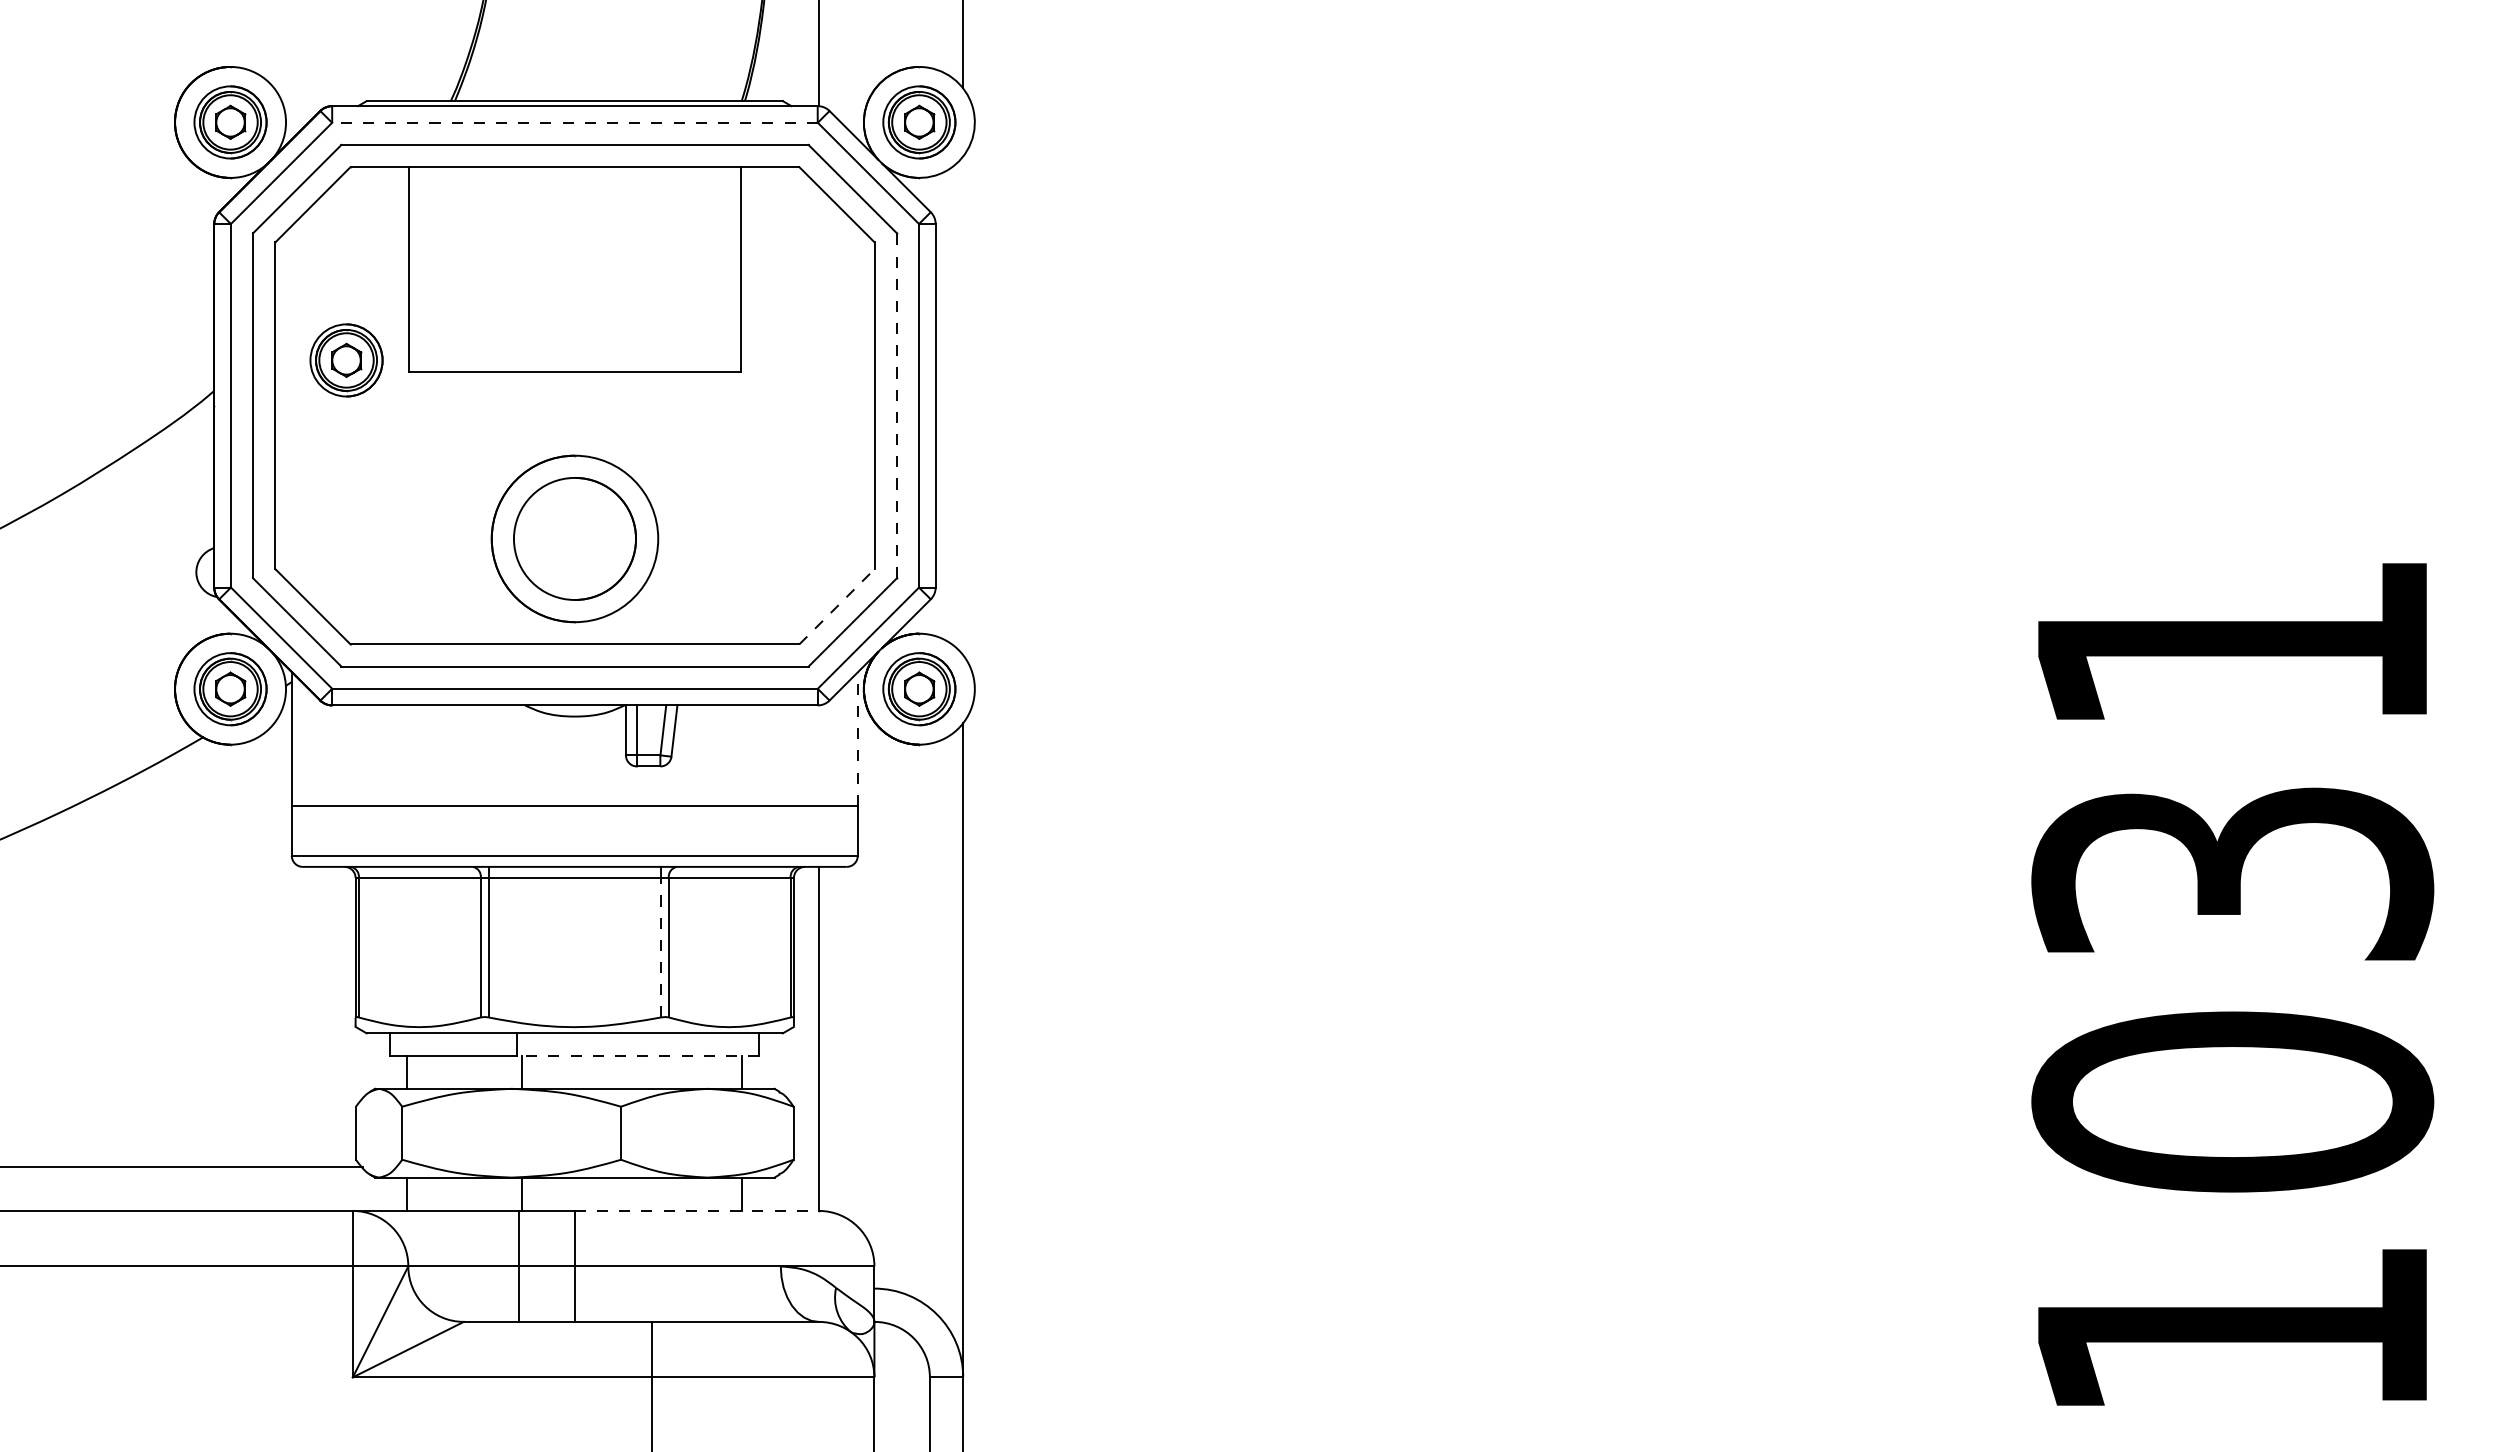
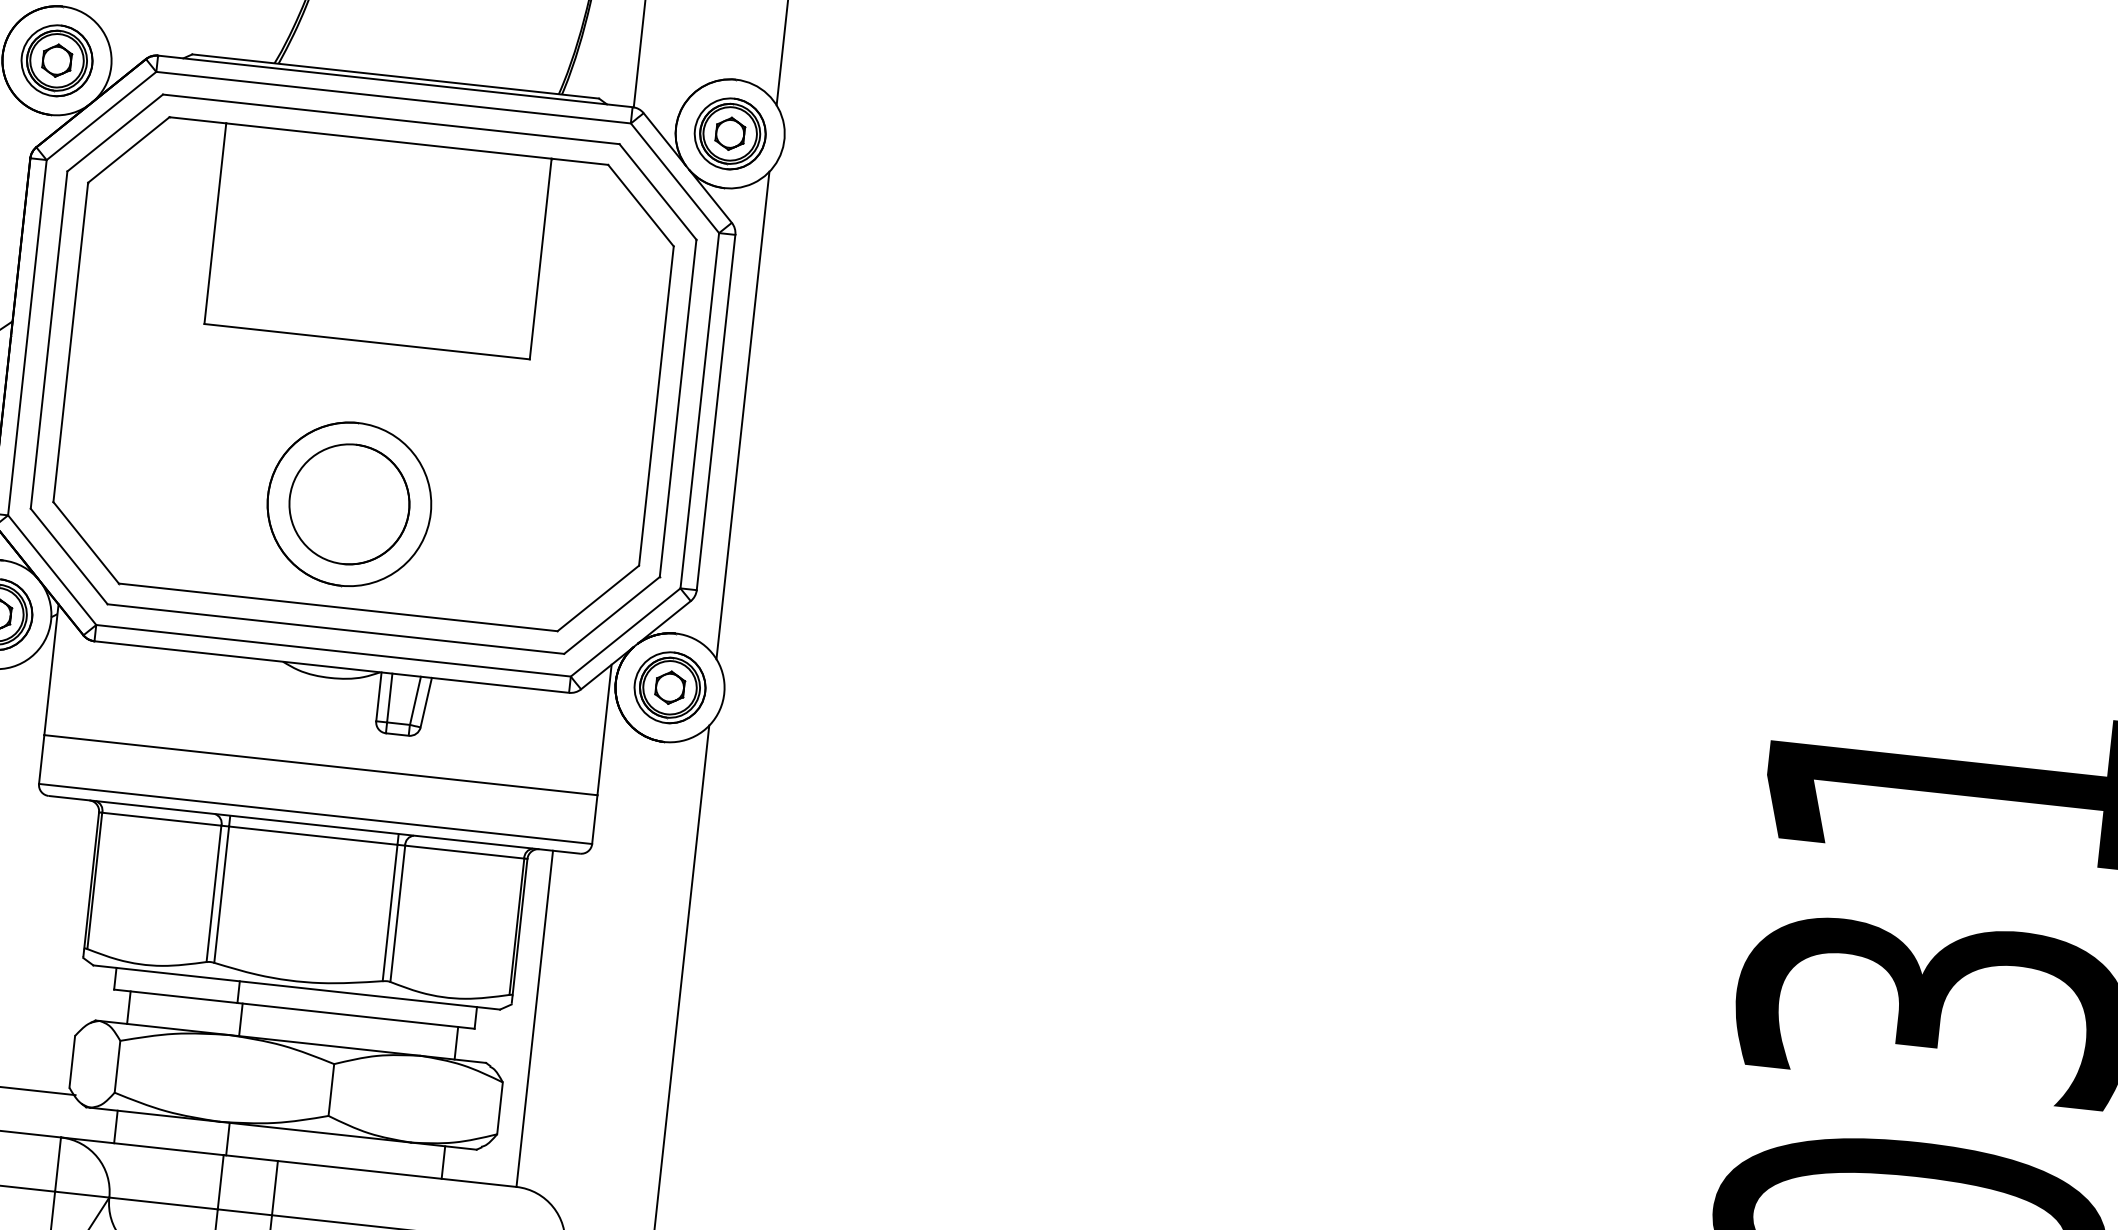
line: (575, 122) -> (394, 97), dashed -> solid
part: (346, 360) -> (145, 305), removed
line: (896, 405) -> (677, 408), dashed -> solid
line: (963, 405) -> (743, 415), added
line: (837, 606) -> (598, 598), dashed -> solid
line: (857, 739) -> (604, 730), dashed -> solid
line: (661, 947) -> (390, 912), dashed -> solid
line: (637, 1055) -> (355, 1015), dashed -> solid
line: (697, 1210) -> (397, 1173), dashed -> solid

